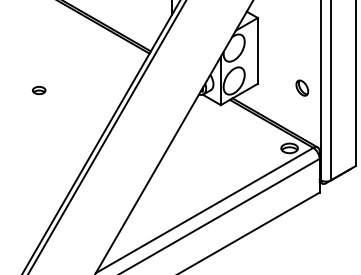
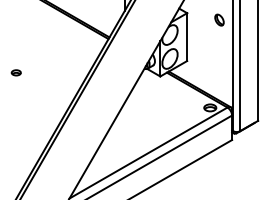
part: (302, 87) -> (219, 19), moved
part: (38, 90) -> (15, 72), moved

